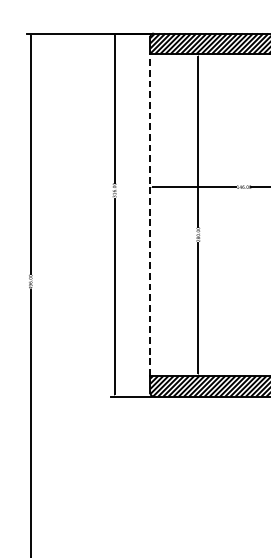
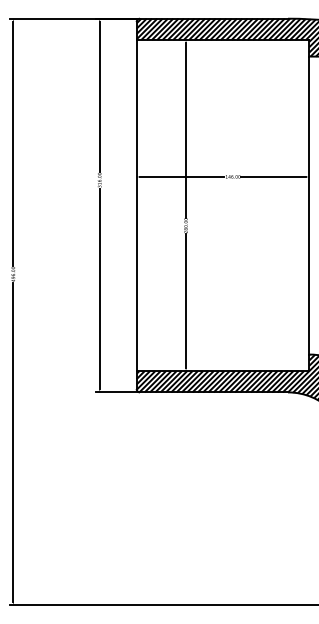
line: (150, 214) -> (136, 205), dashed -> solid

